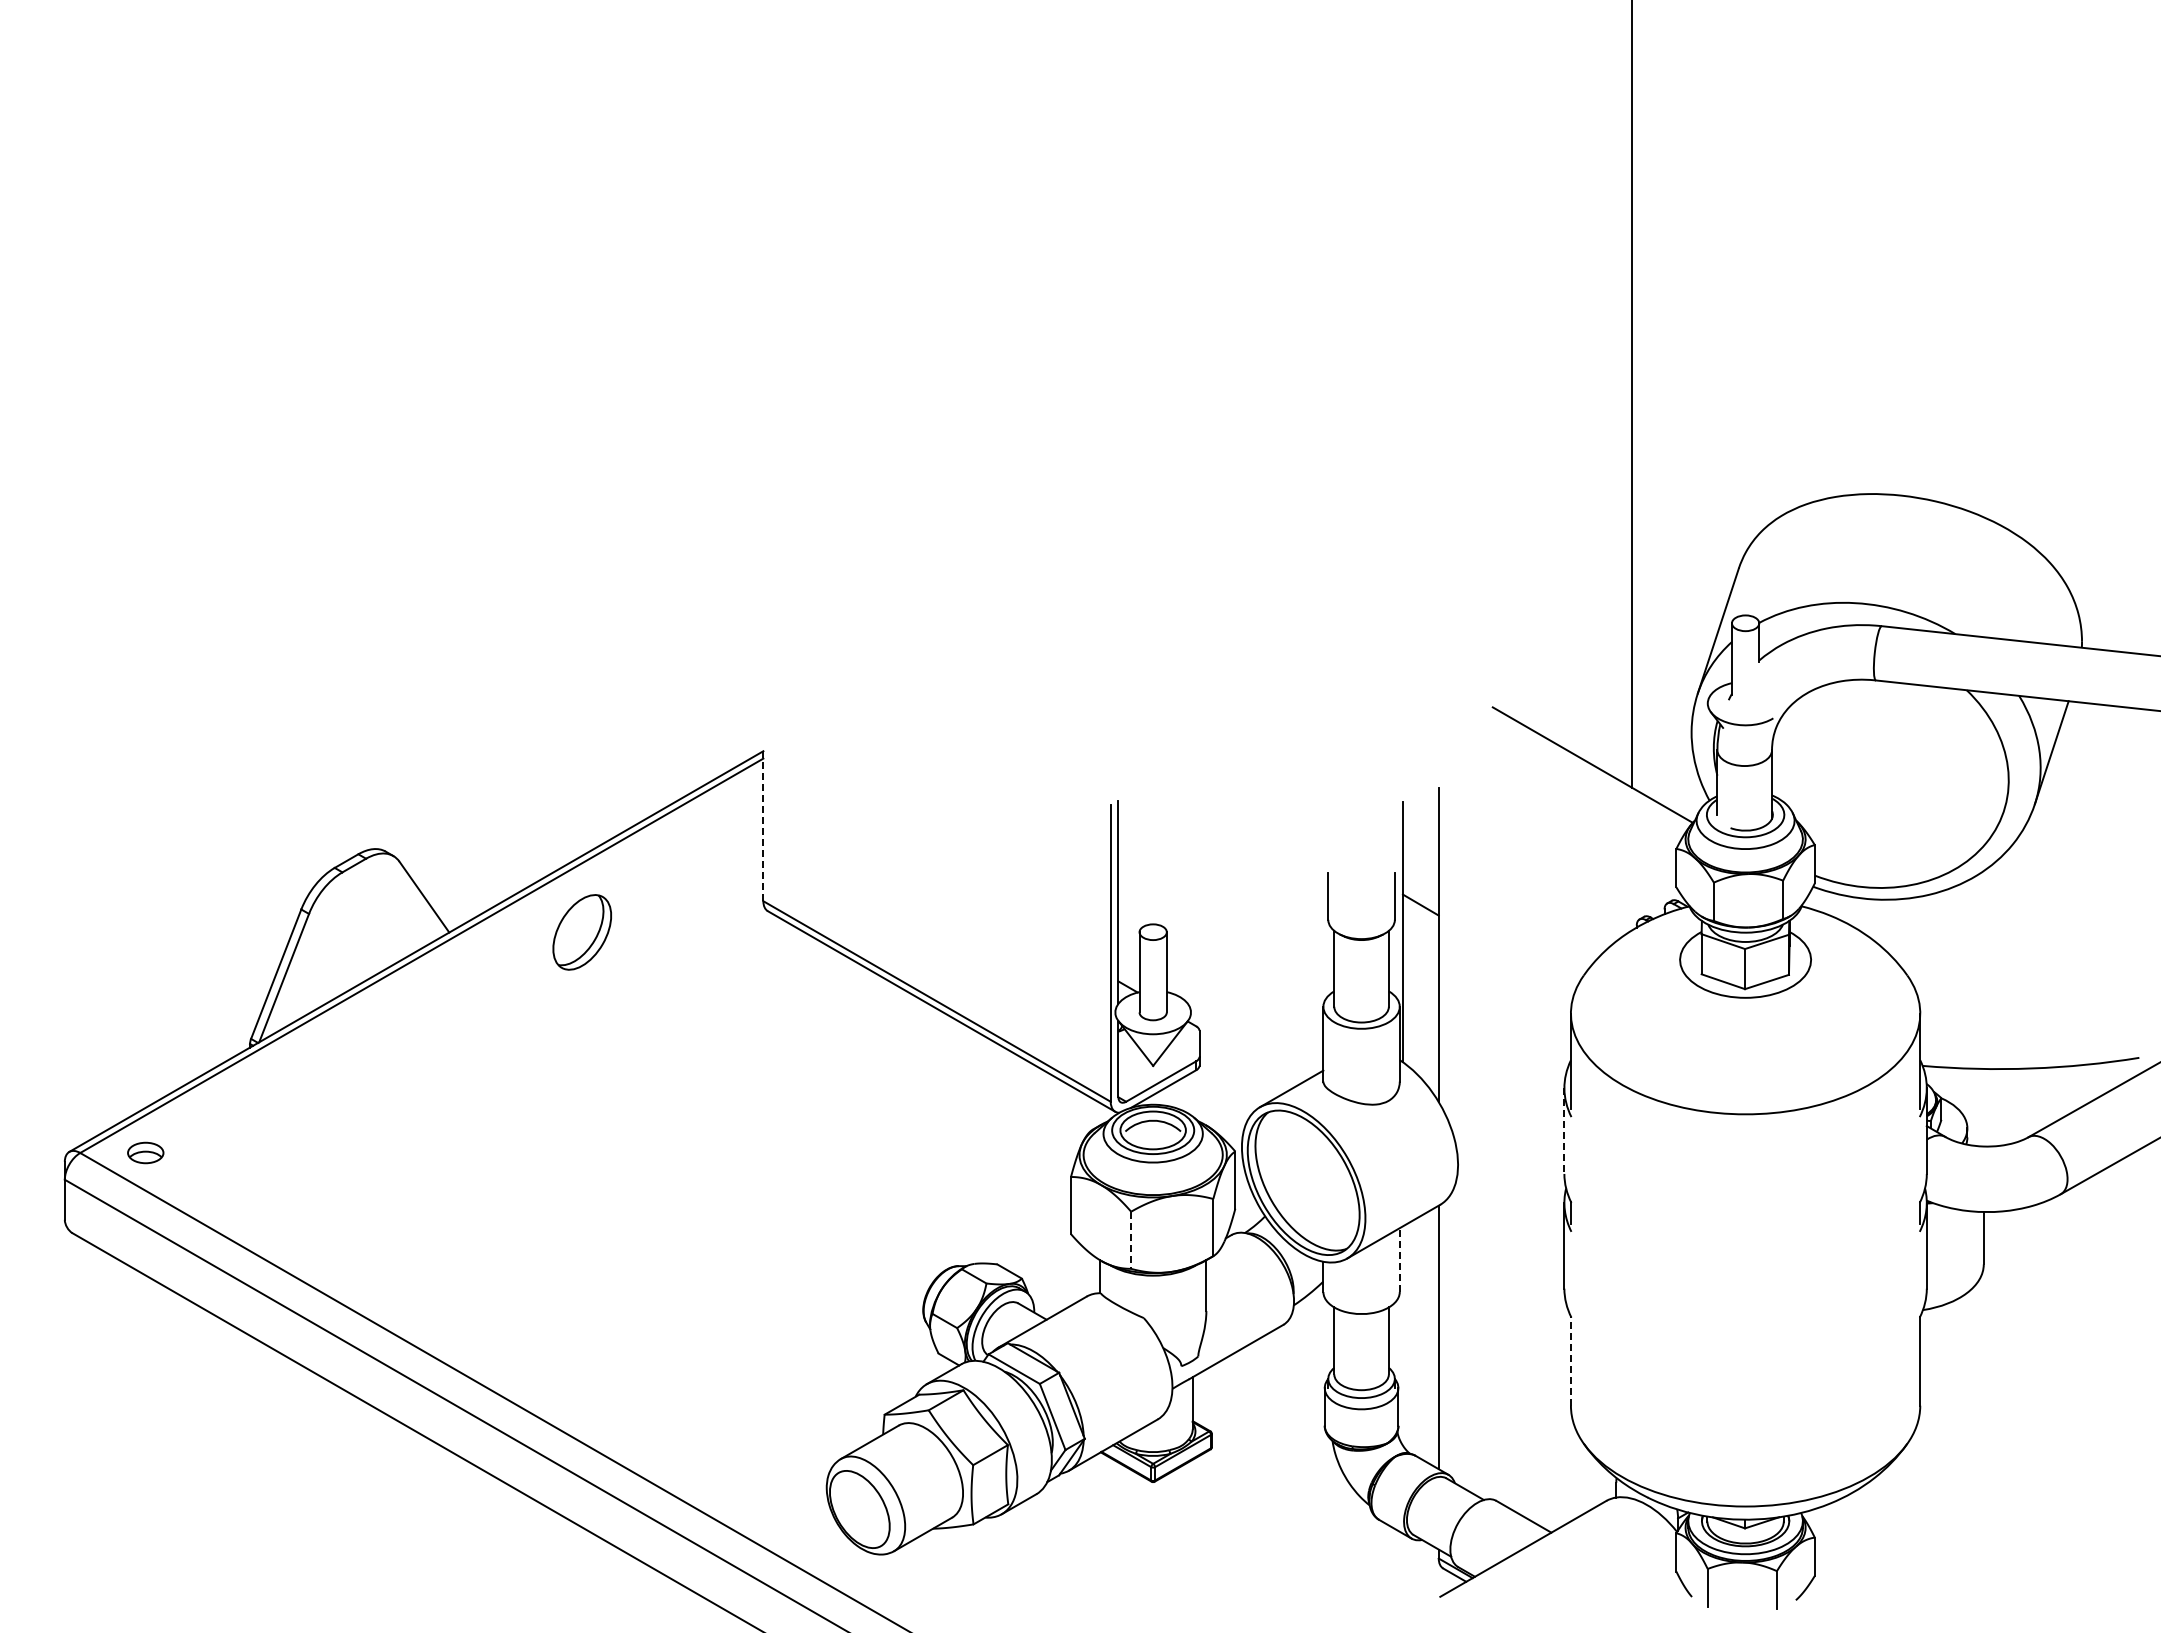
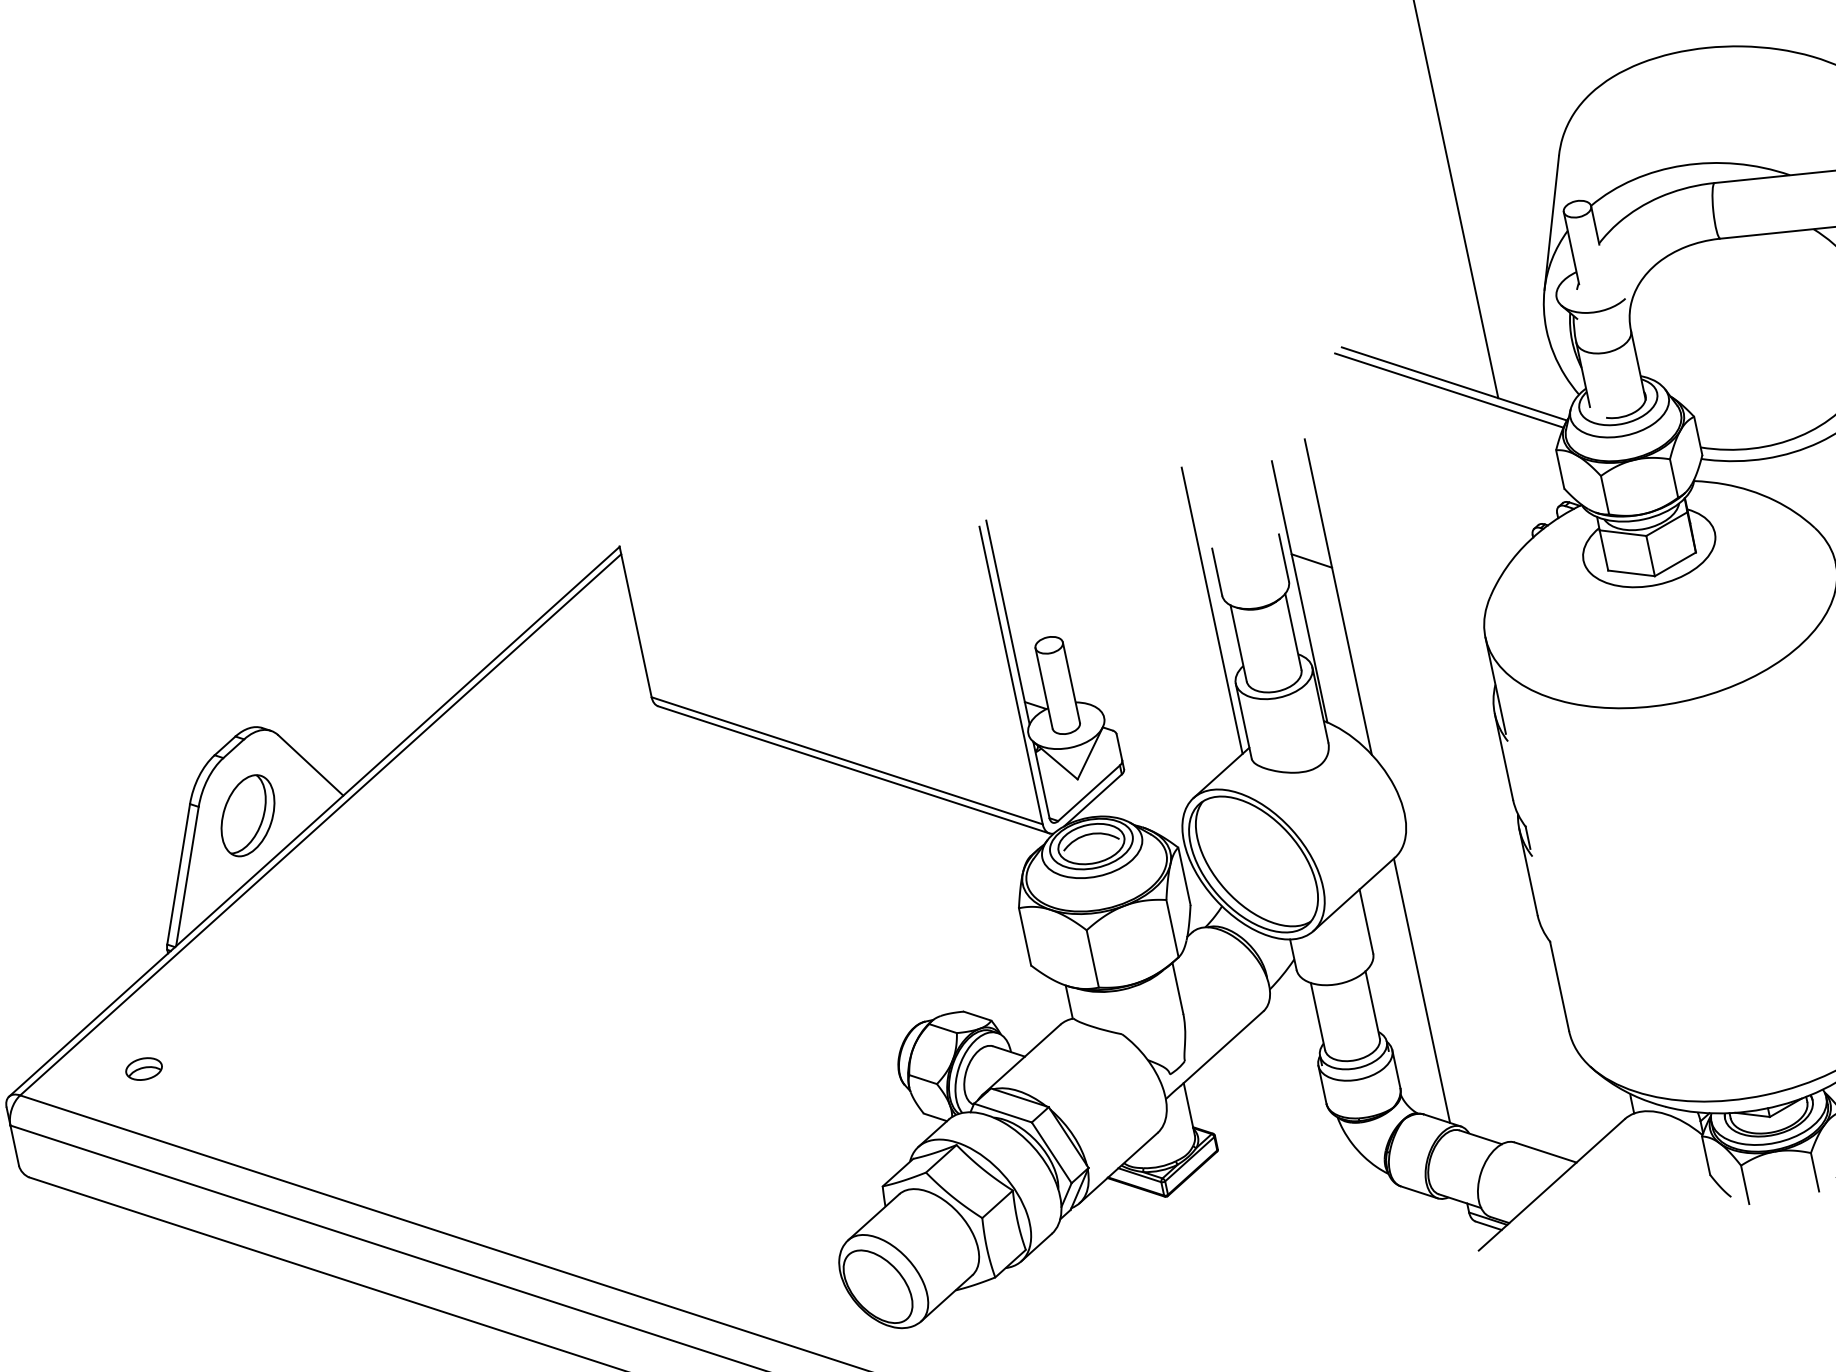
line: (1586, 769) -> (1449, 389), added
line: (763, 826) -> (635, 622), dashed -> solid
part: (581, 932) -> (247, 816), moved
line: (1315, 932) -> (1212, 610), added
line: (1564, 1131) -> (1504, 757), dashed -> solid
part: (145, 1152) -> (143, 1068), moved
line: (1131, 1240) -> (1093, 959), dashed -> solid
line: (1399, 1260) -> (1366, 921), dashed -> solid
line: (1570, 1361) -> (1559, 986), dashed -> solid

